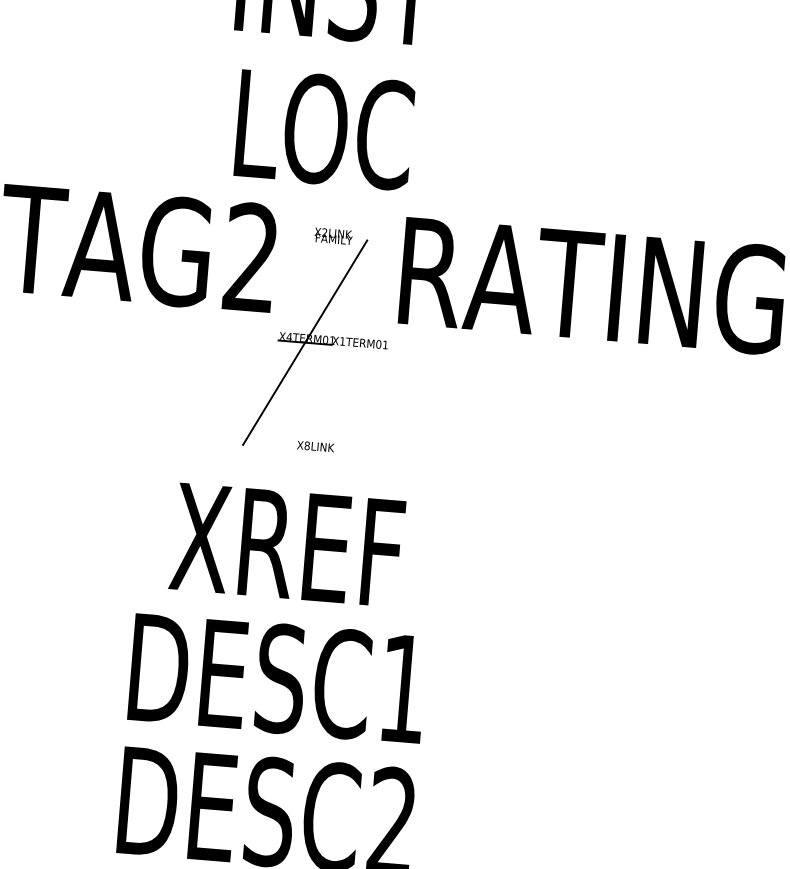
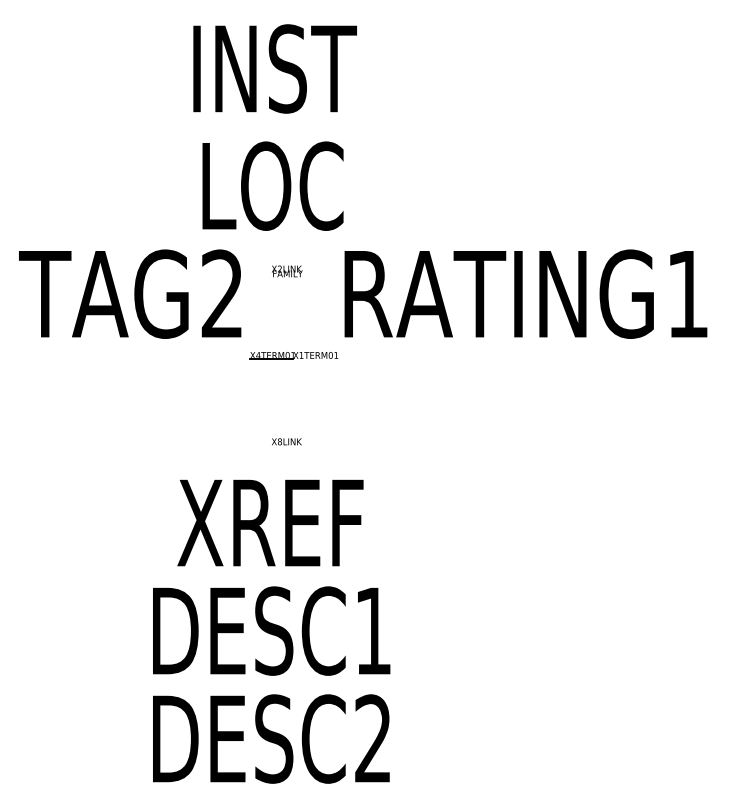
line: (305, 342) -> (271, 358), removed

